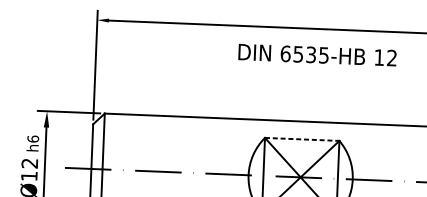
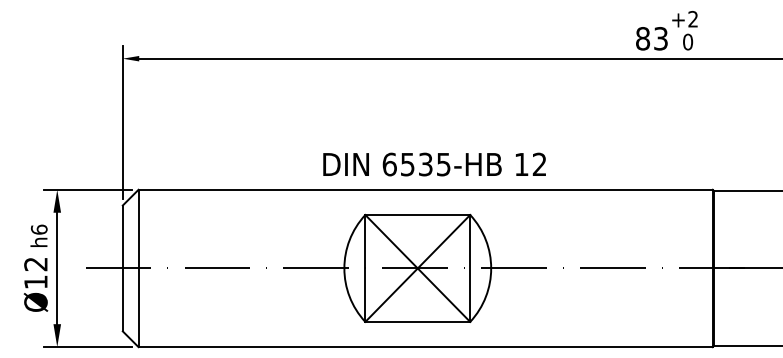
text: (317, 55) -> (434, 164), moved
line: (302, 139) -> (418, 214), dashed -> solid

